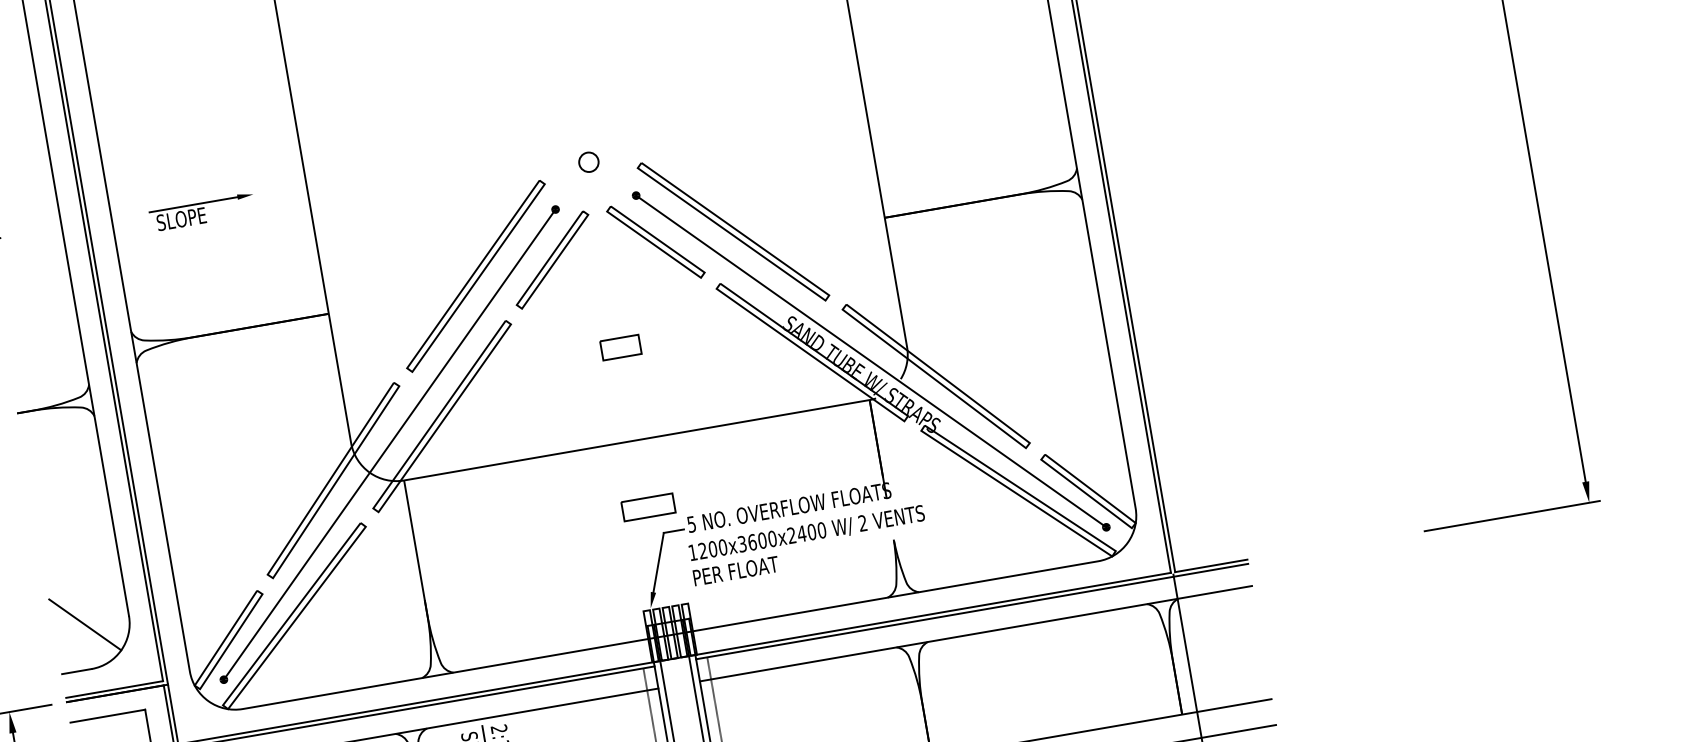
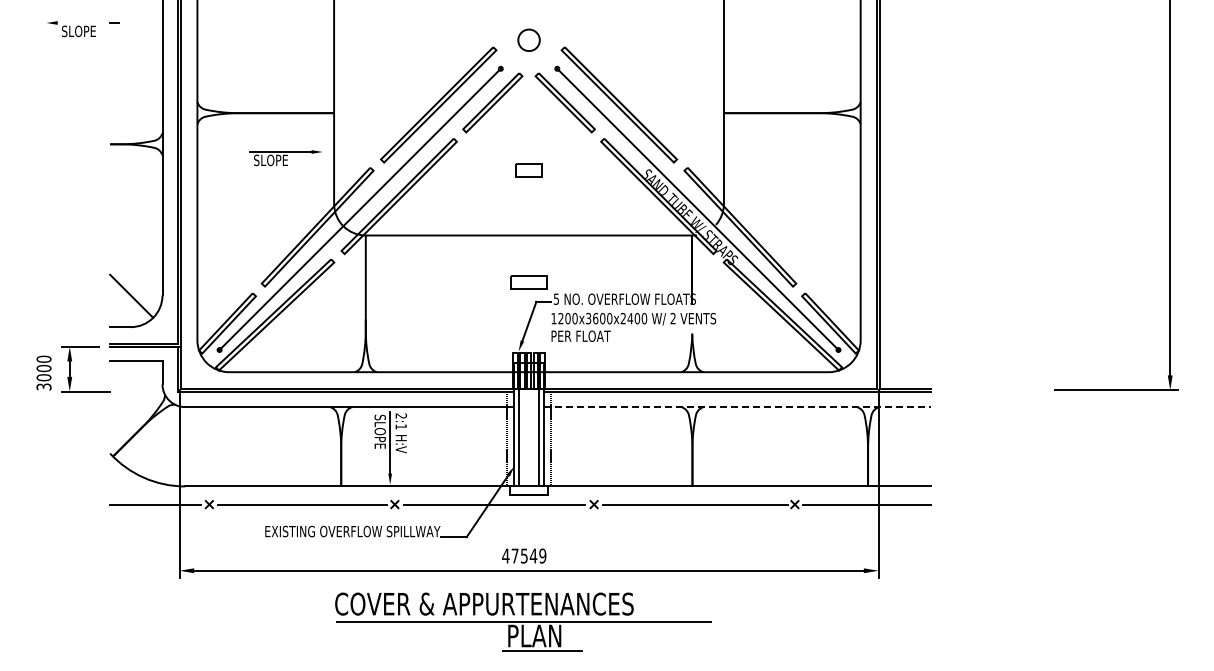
circle: (588, 162) -> (528, 40), size x1.6
part: (201, 212) -> (285, 158), moved
line: (976, 634) -> (737, 407), solid -> dashed

